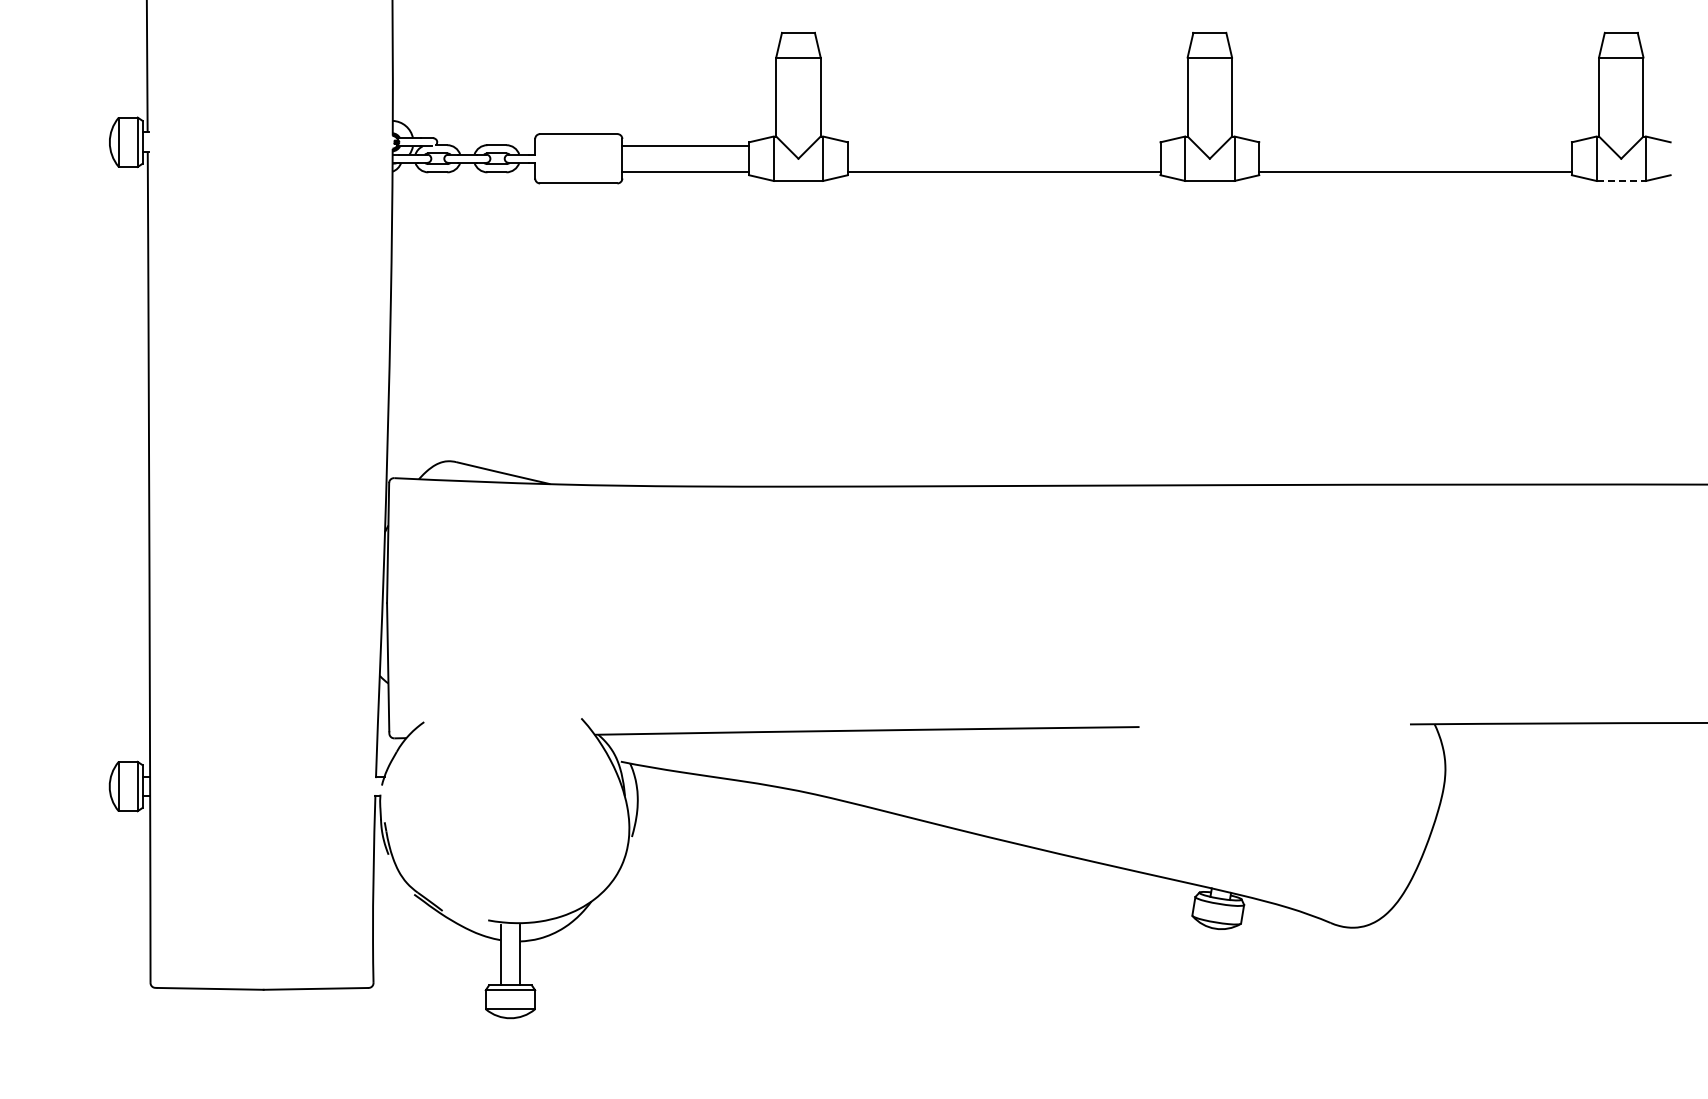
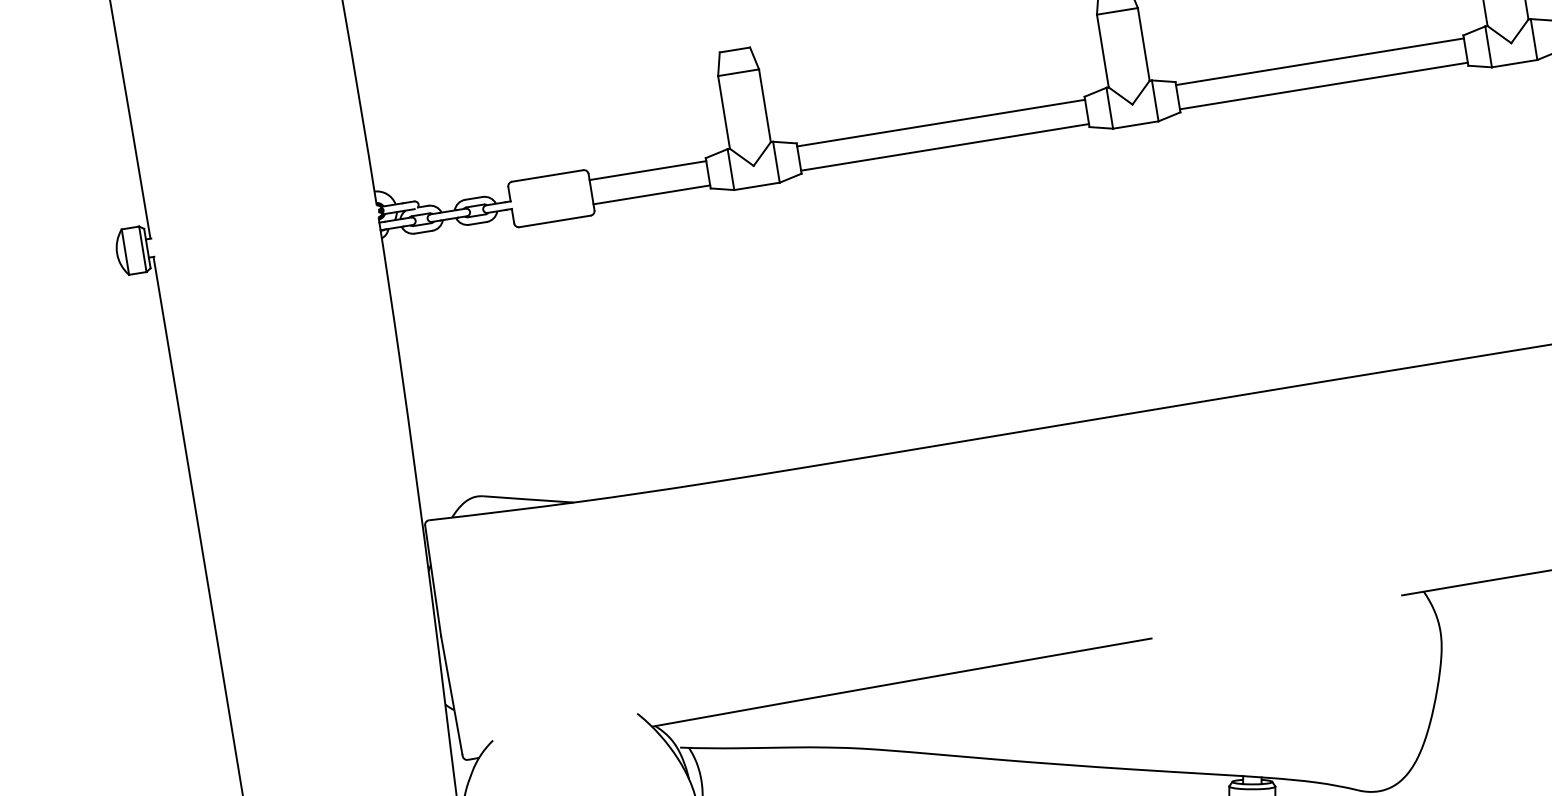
line: (1003, 145) -> (940, 123), added
line: (1415, 145) -> (1319, 61), added
line: (1621, 180) -> (1514, 63), dashed -> solid

